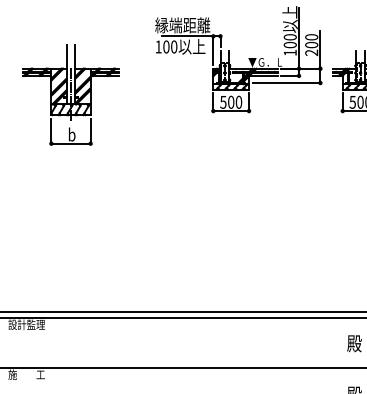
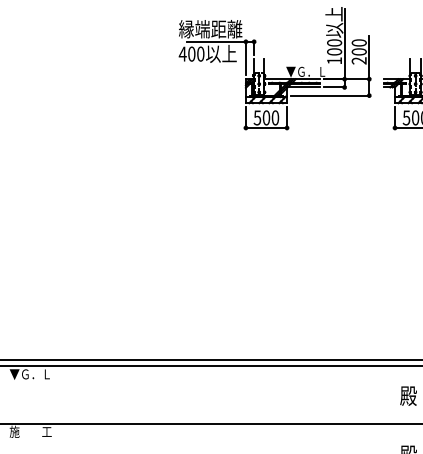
text: (158, 46) -> (182, 53), 100 -> 400
part: (70, 95) -> (81, 109), removed
text: (26, 324) -> (30, 374), 設計監理 -> ▼Ｇ．Ｌ

